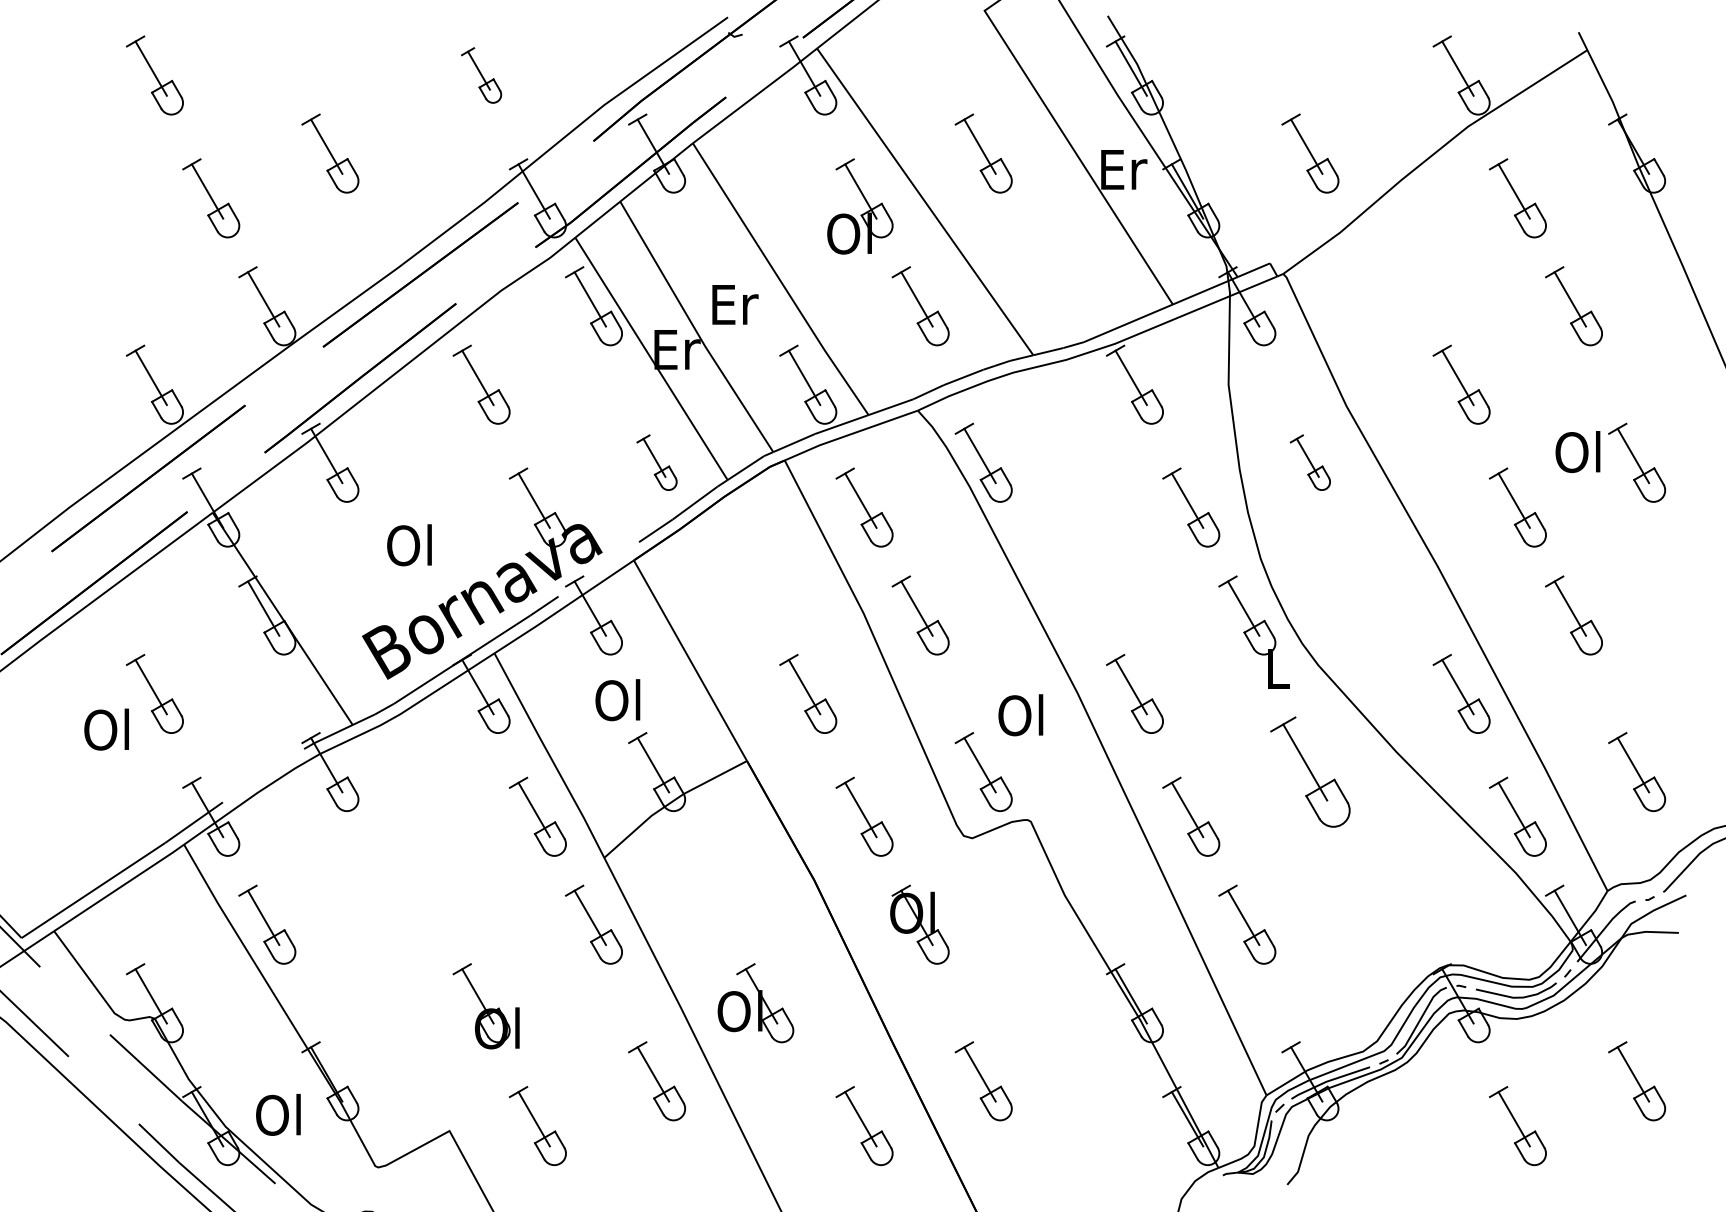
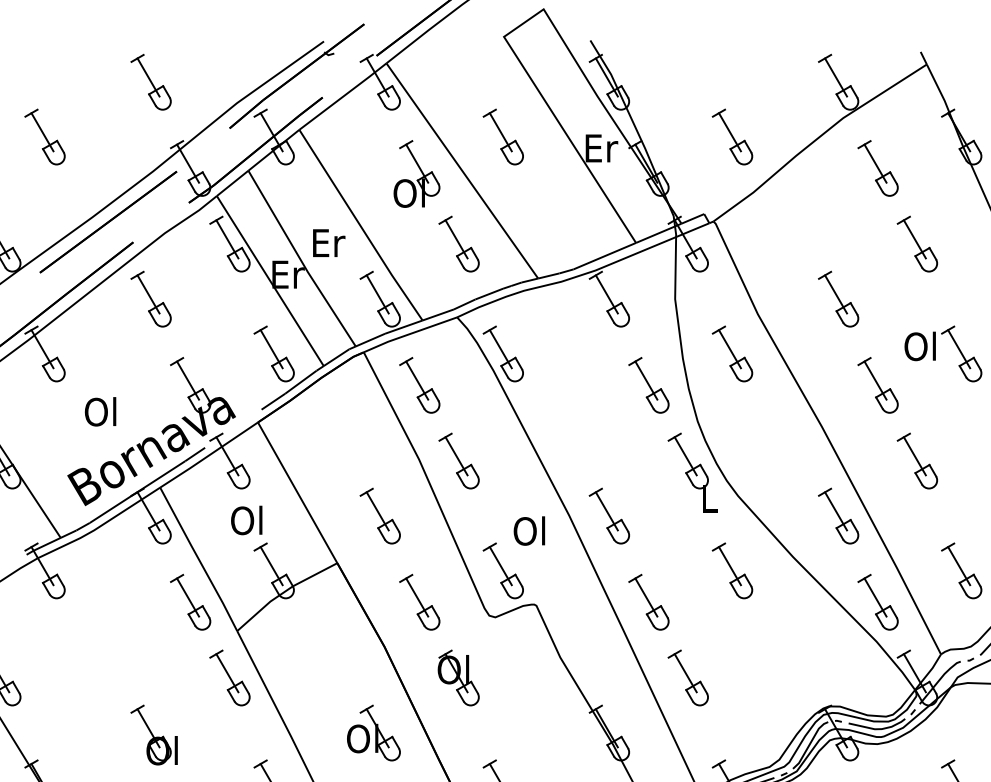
part: (481, 75) -> (151, 82), size x1.43
part: (656, 462) -> (273, 353), size x1.43
part: (1310, 462) -> (732, 353), size x1.43
part: (1310, 771) -> (732, 570), size x0.71
part: (755, 1003) -> (373, 733), moved

